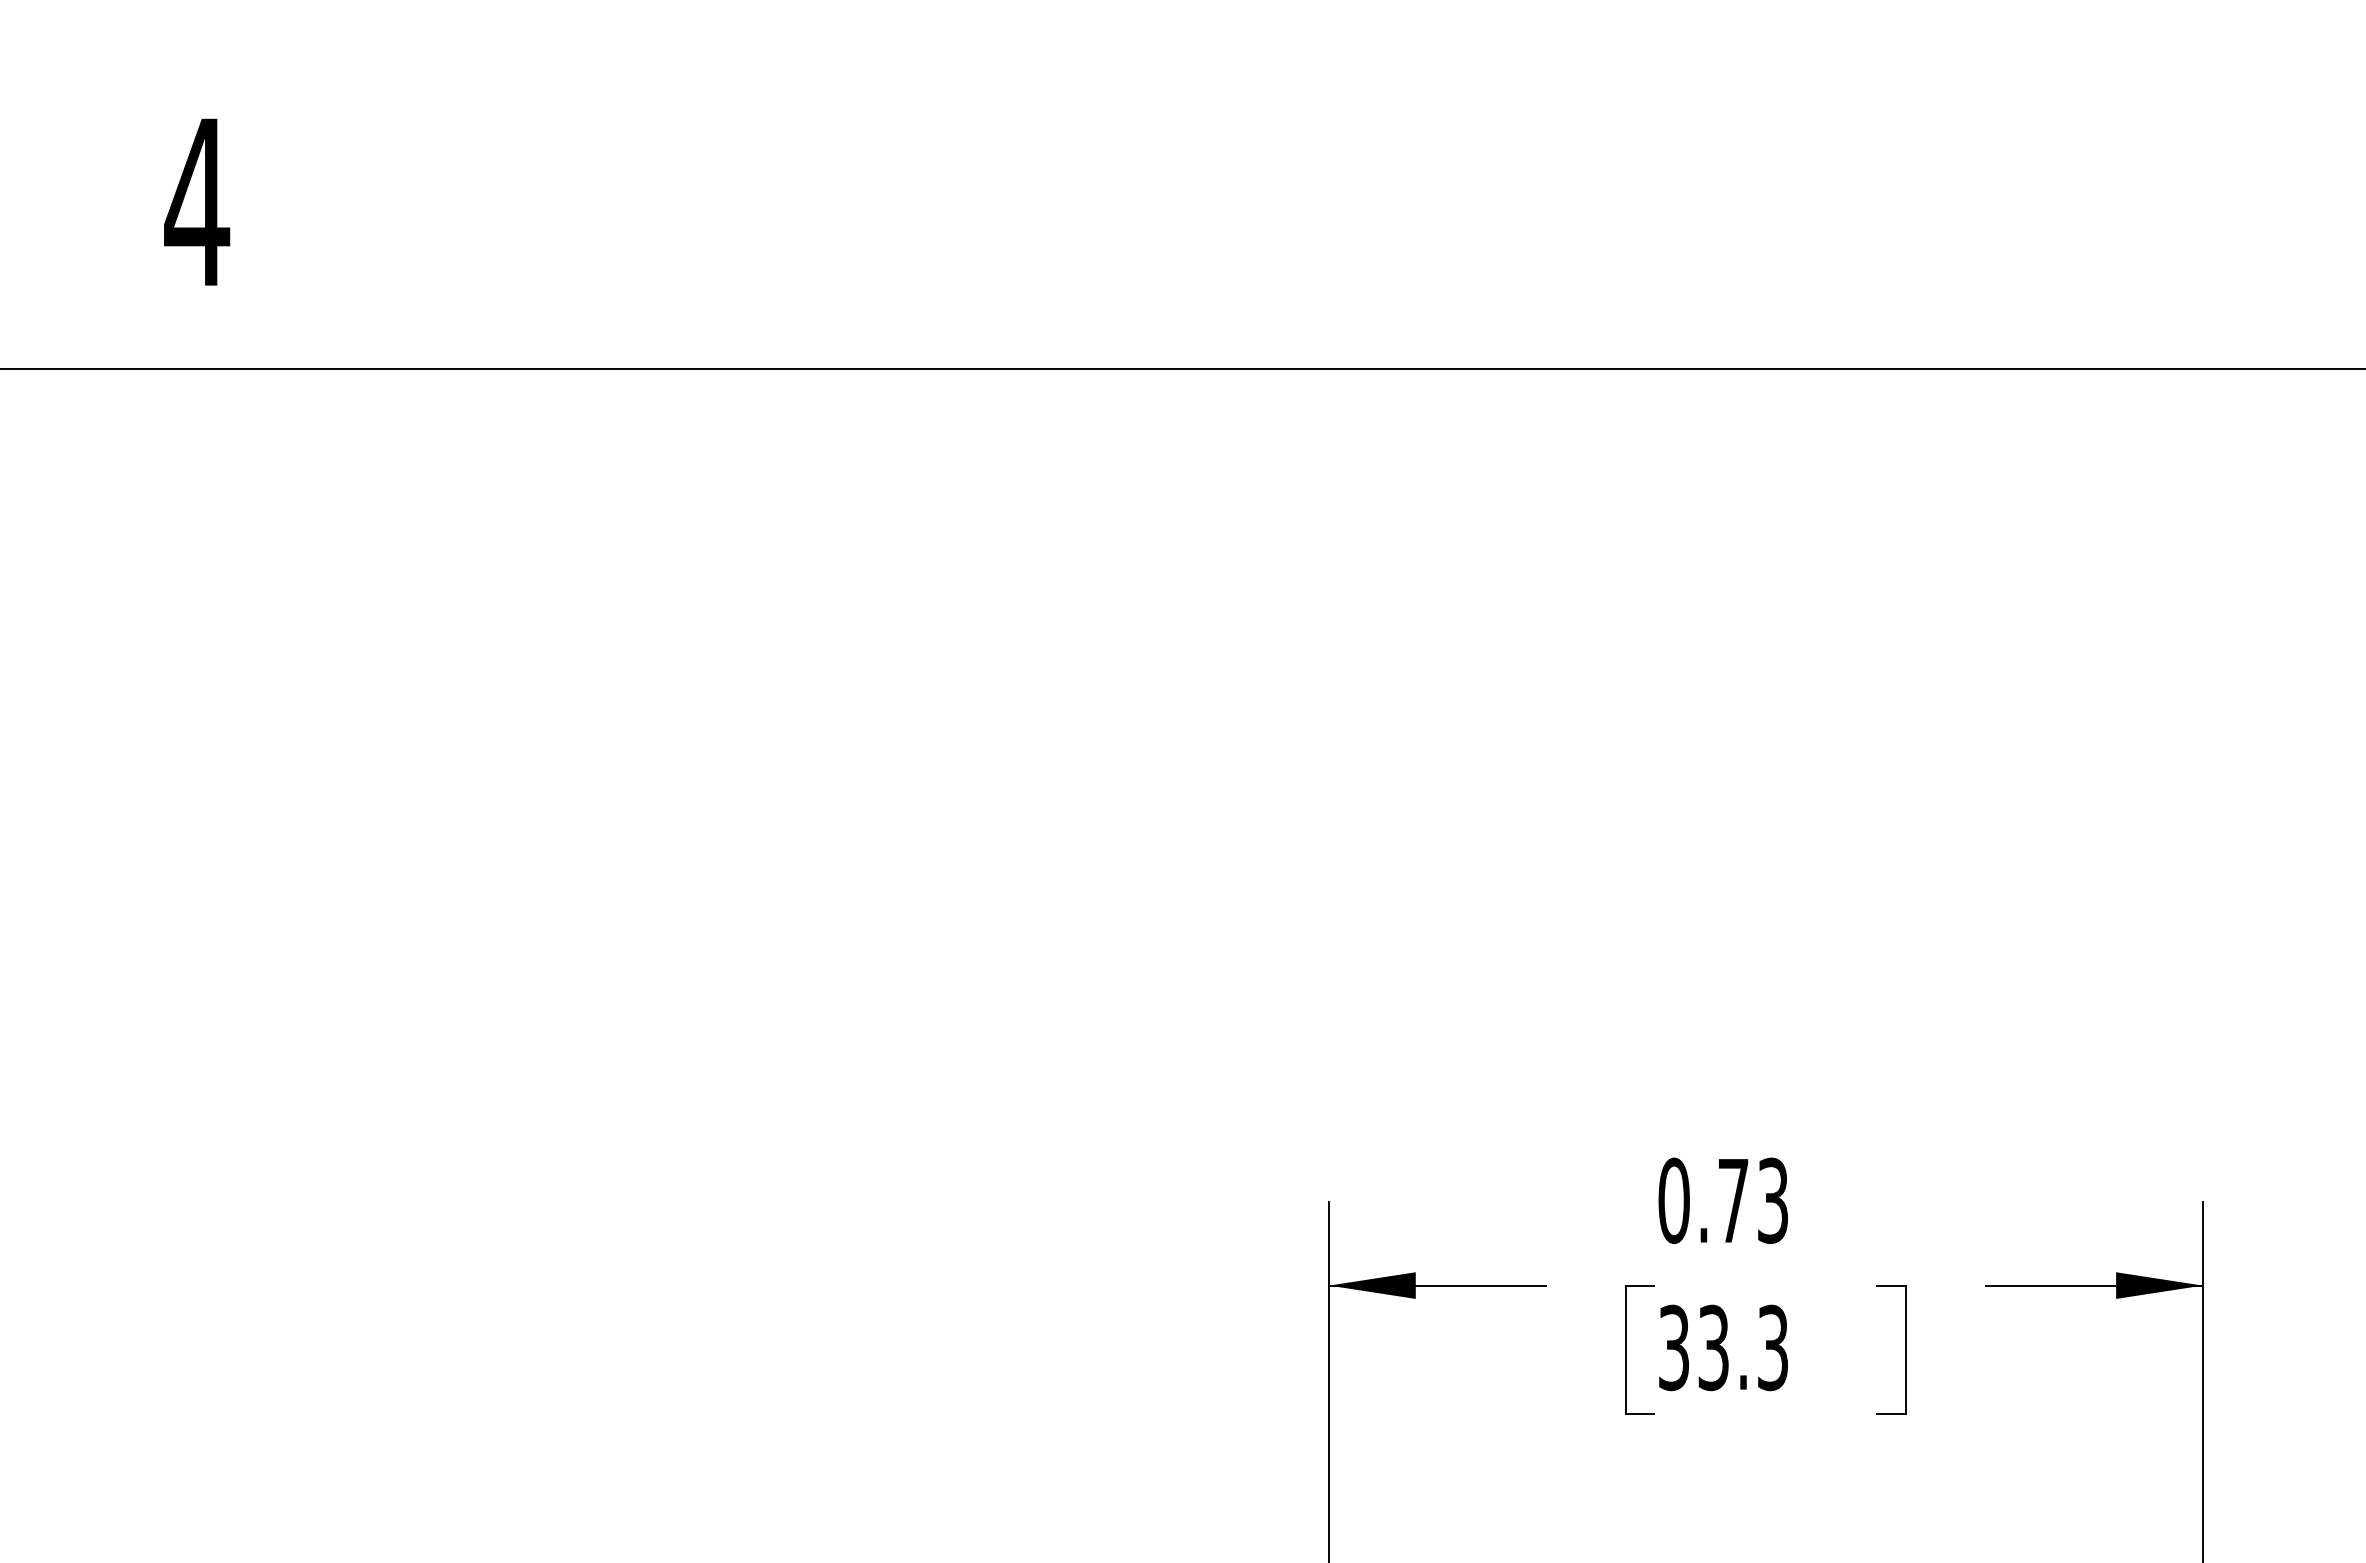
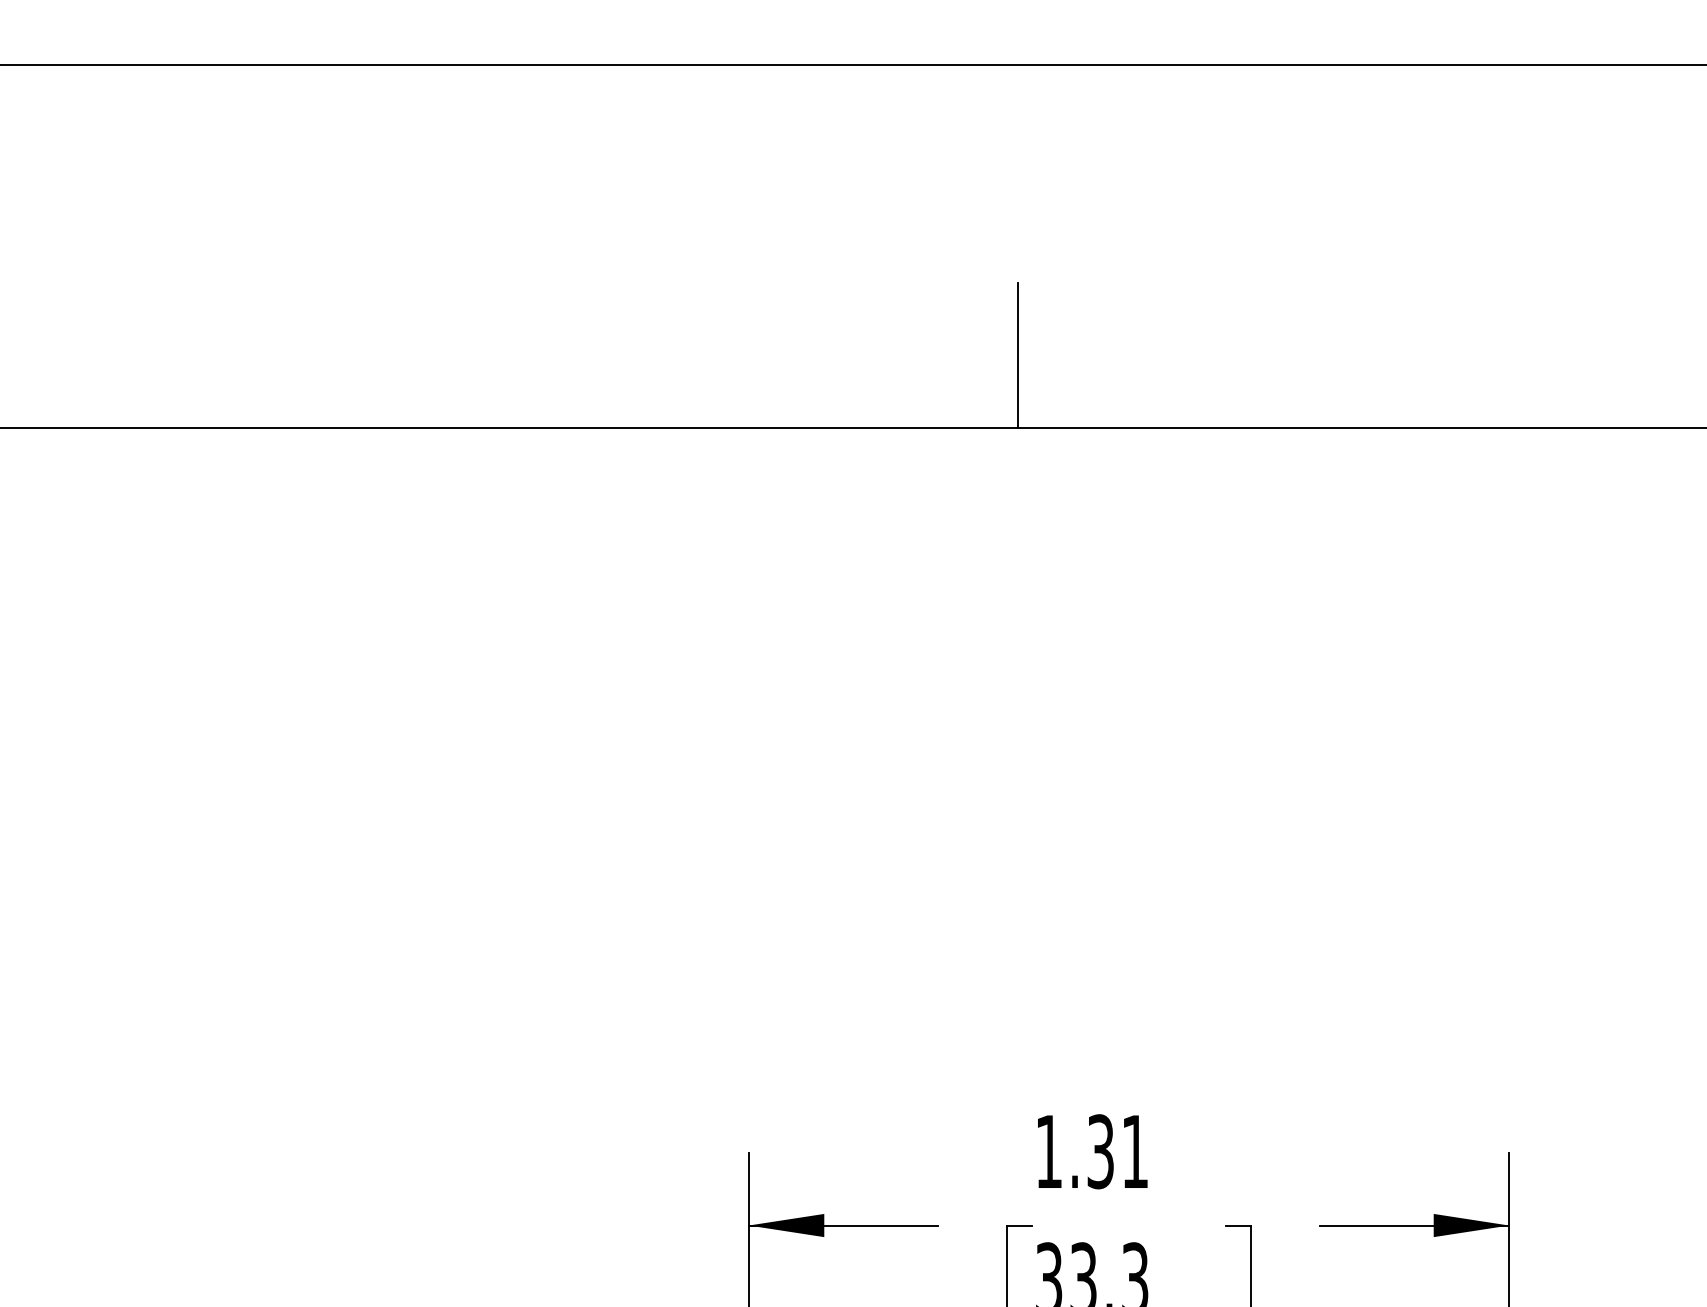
line: (1638, 285) -> (1018, 355), added
text: (1722, 1200) -> (1091, 1151), 0.73 -> 1.31

